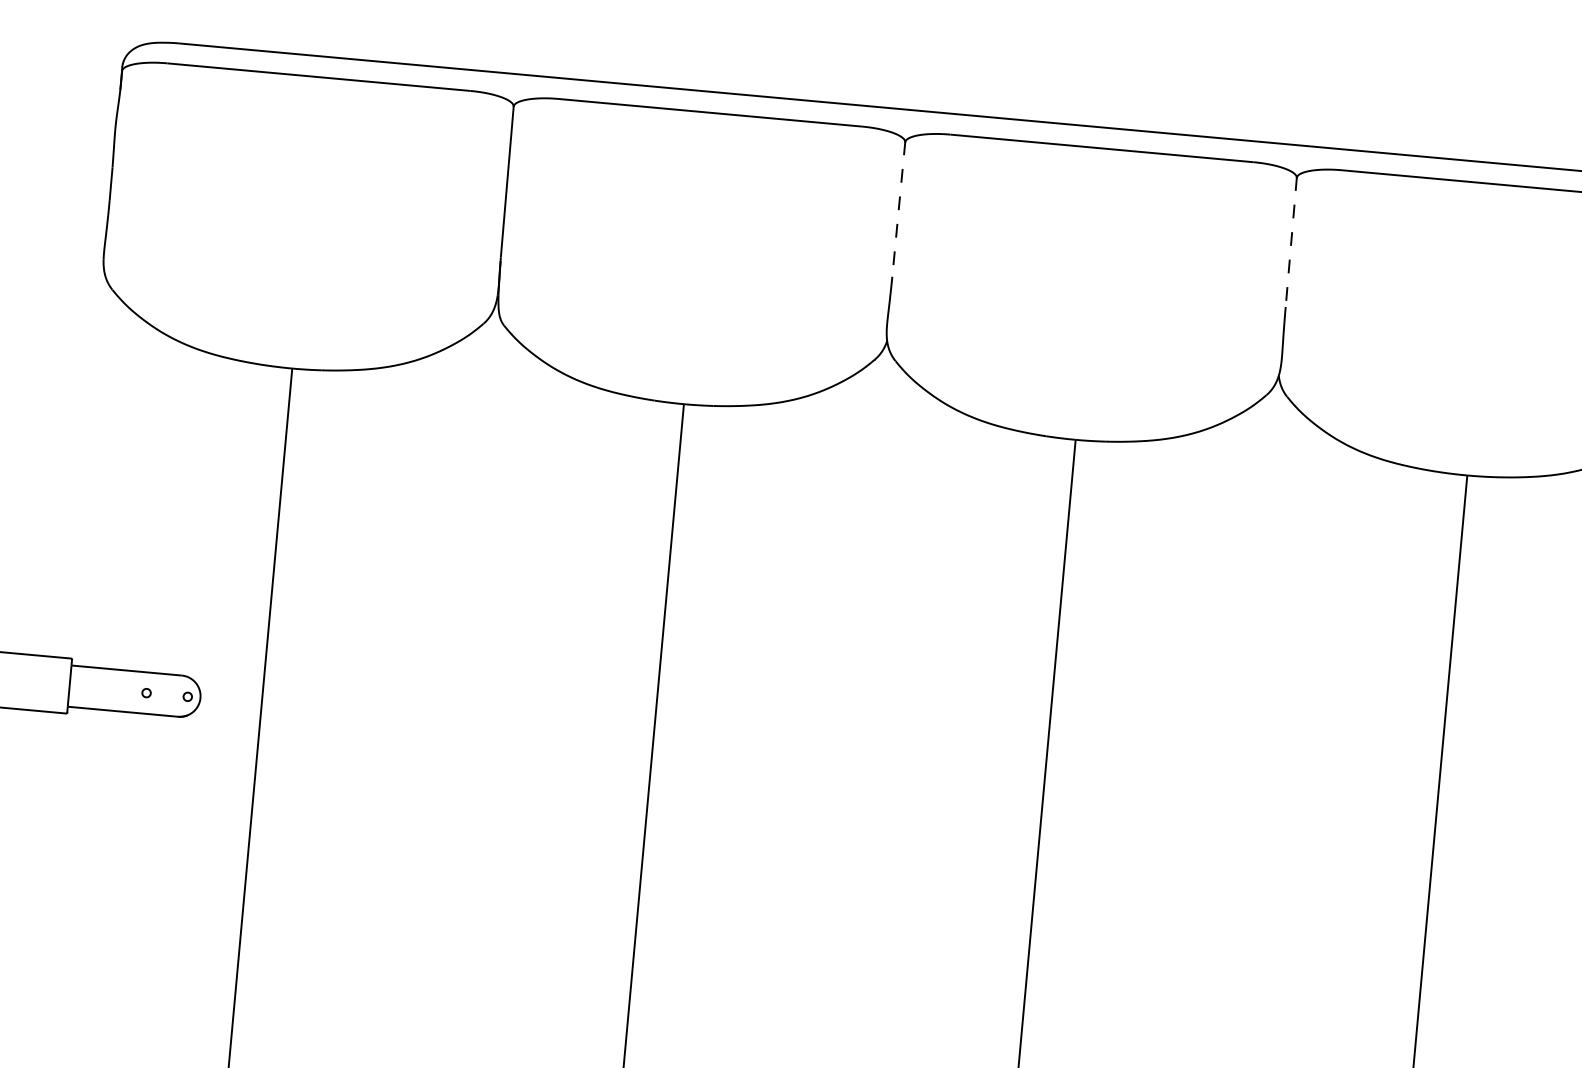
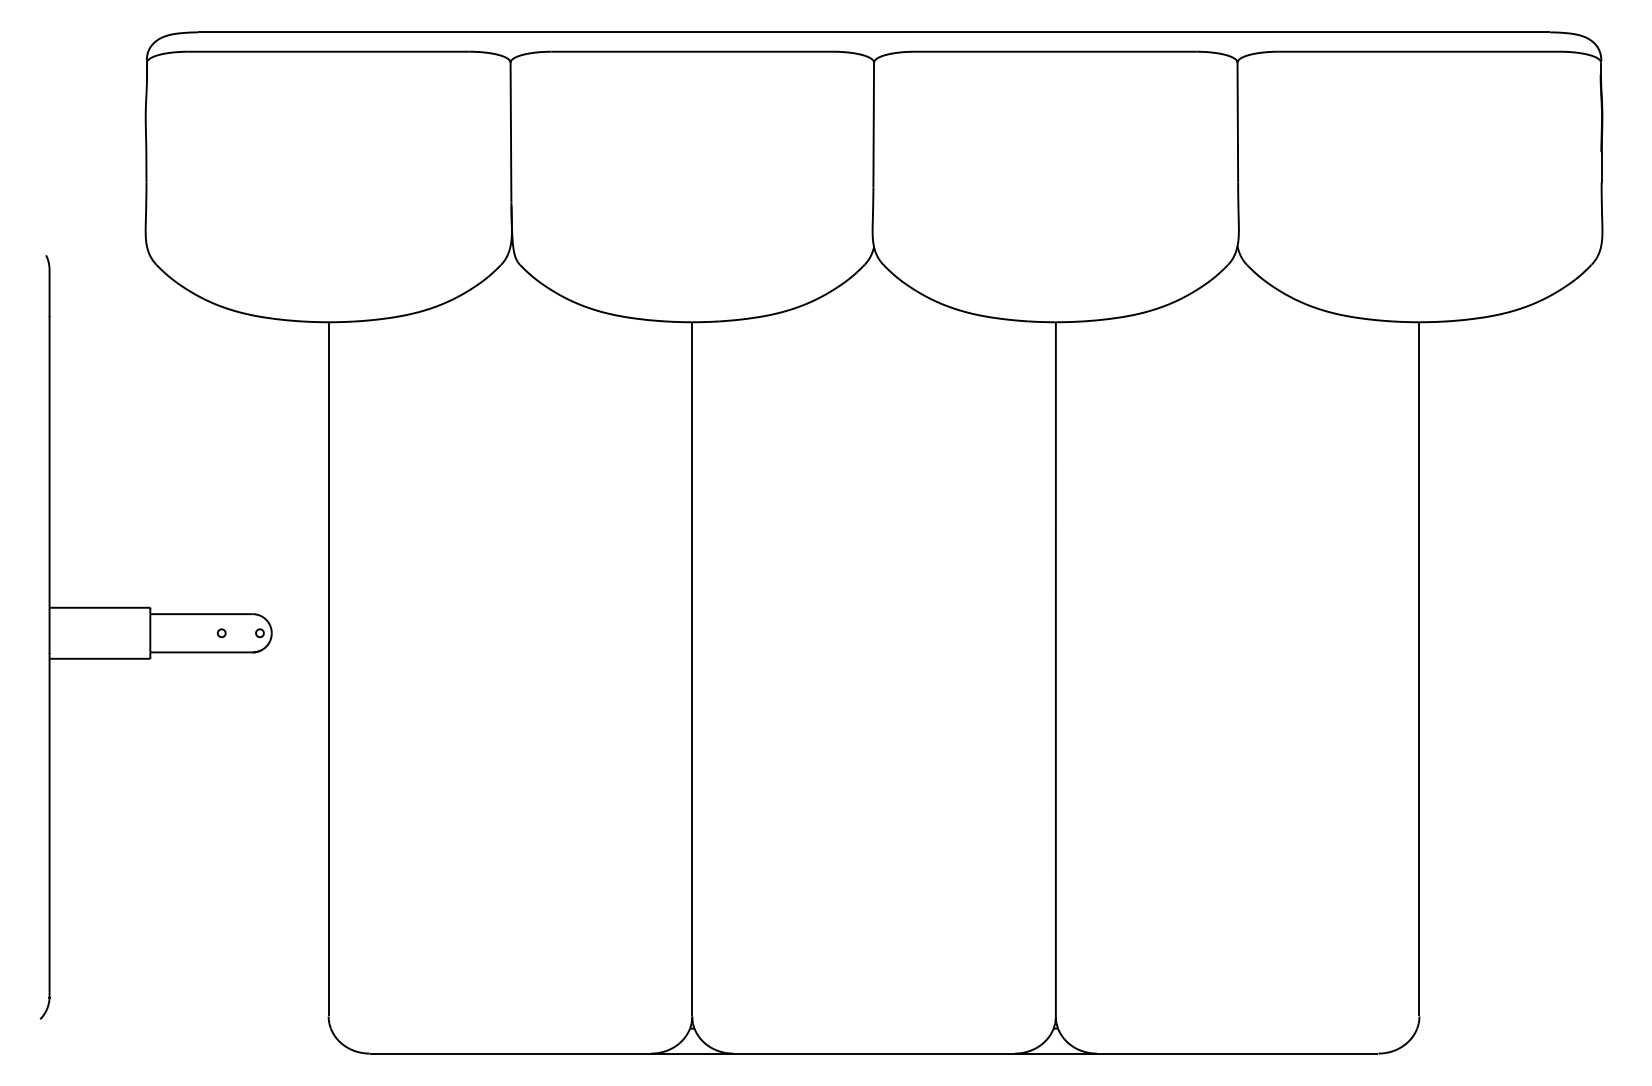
line: (898, 208) -> (873, 124), dashed -> solid
line: (1290, 242) -> (1237, 122), dashed -> solid

